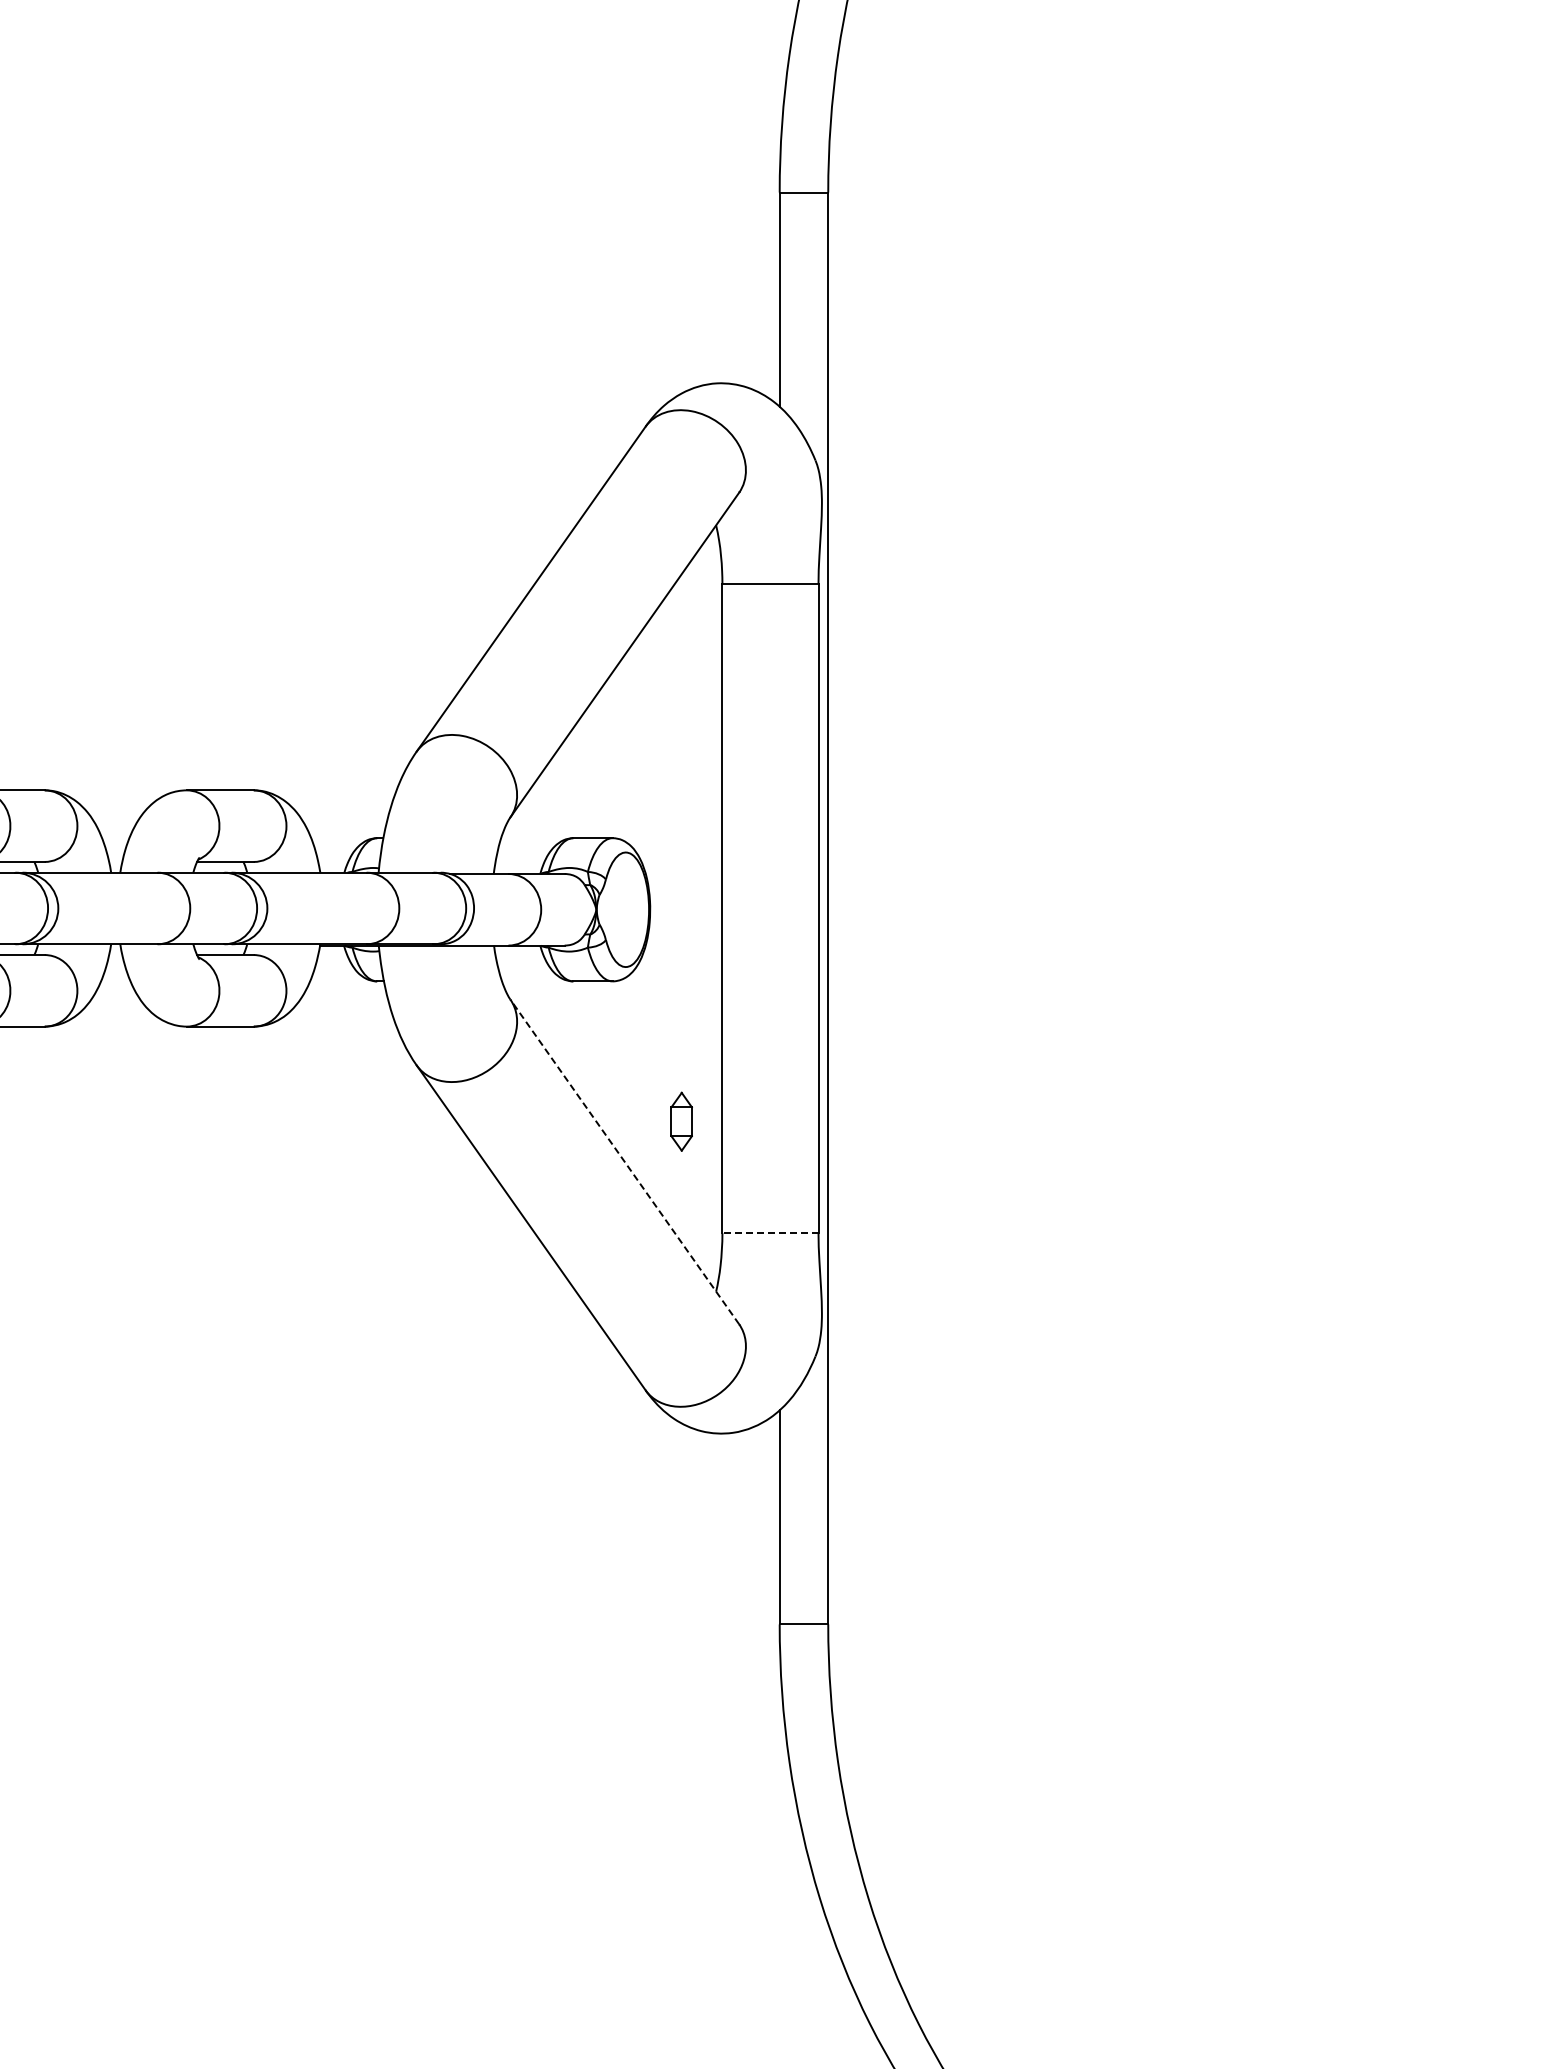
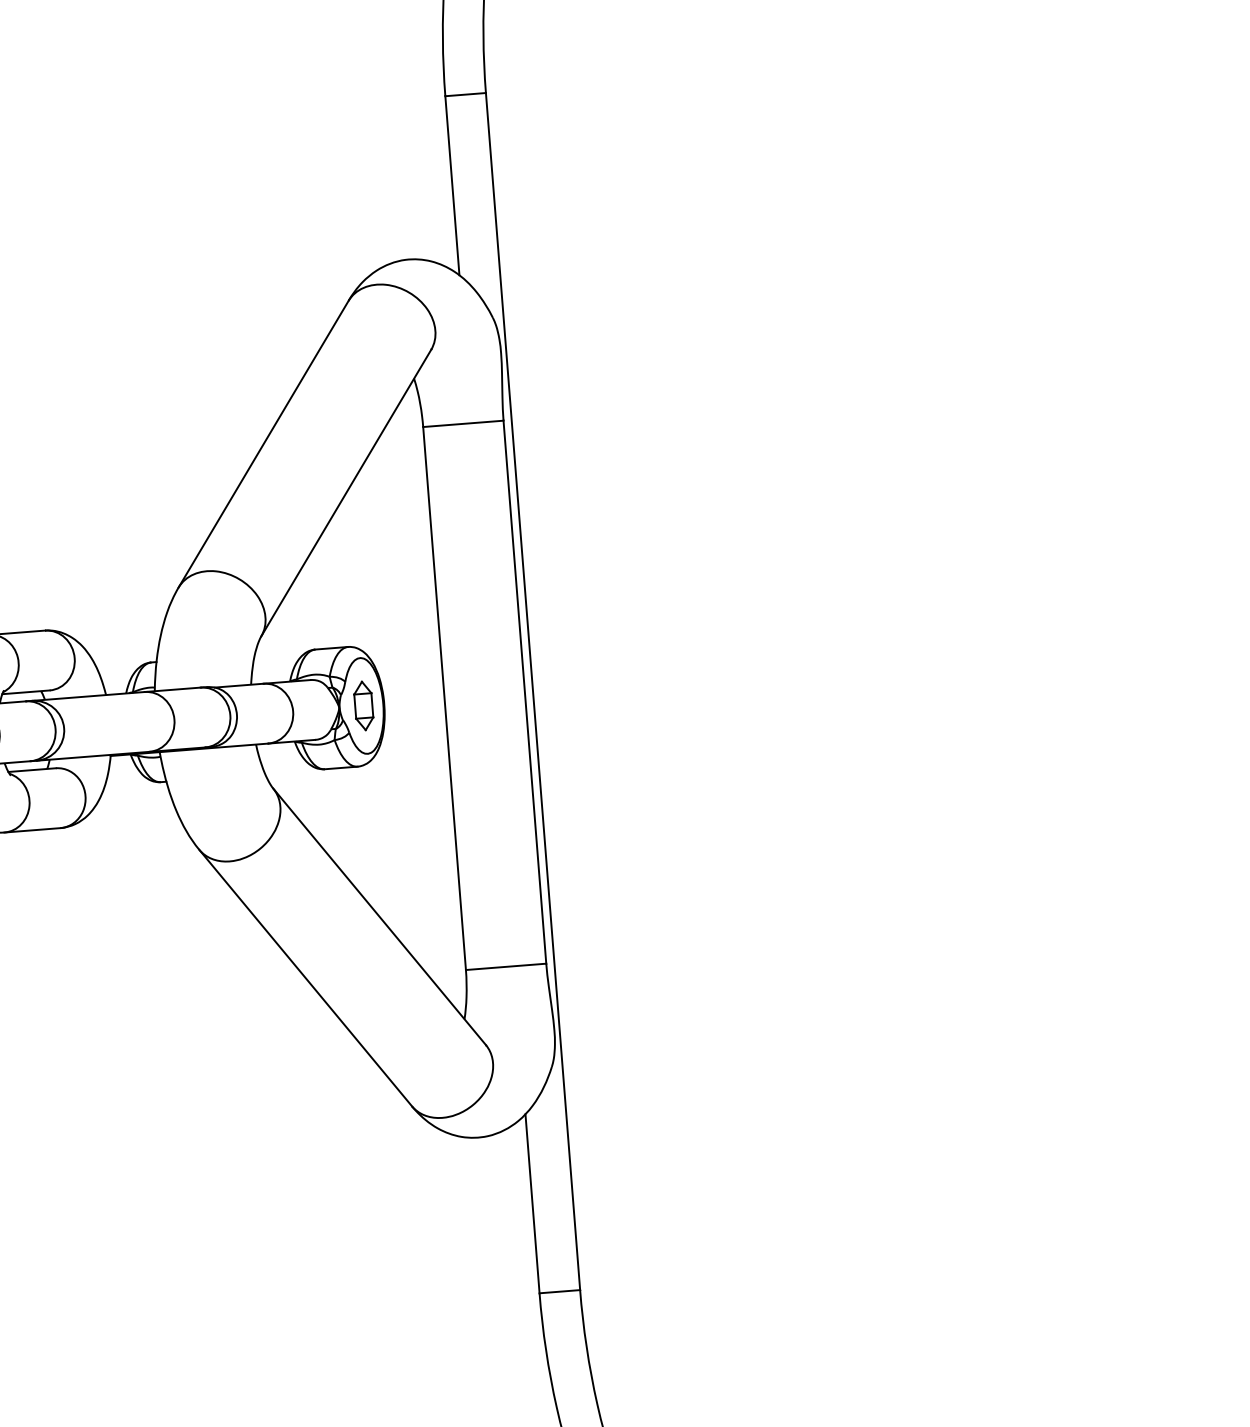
part: (681, 1121) -> (363, 705), moved
line: (624, 1161) -> (379, 916), dashed -> solid
line: (769, 1233) -> (505, 967), dashed -> solid

